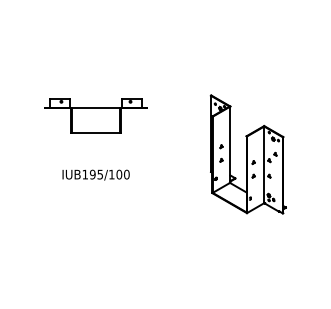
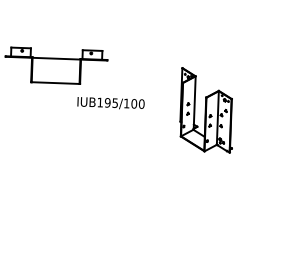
part: (247, 154) -> (206, 110), size x0.7
text: (95, 174) -> (110, 102), moved

